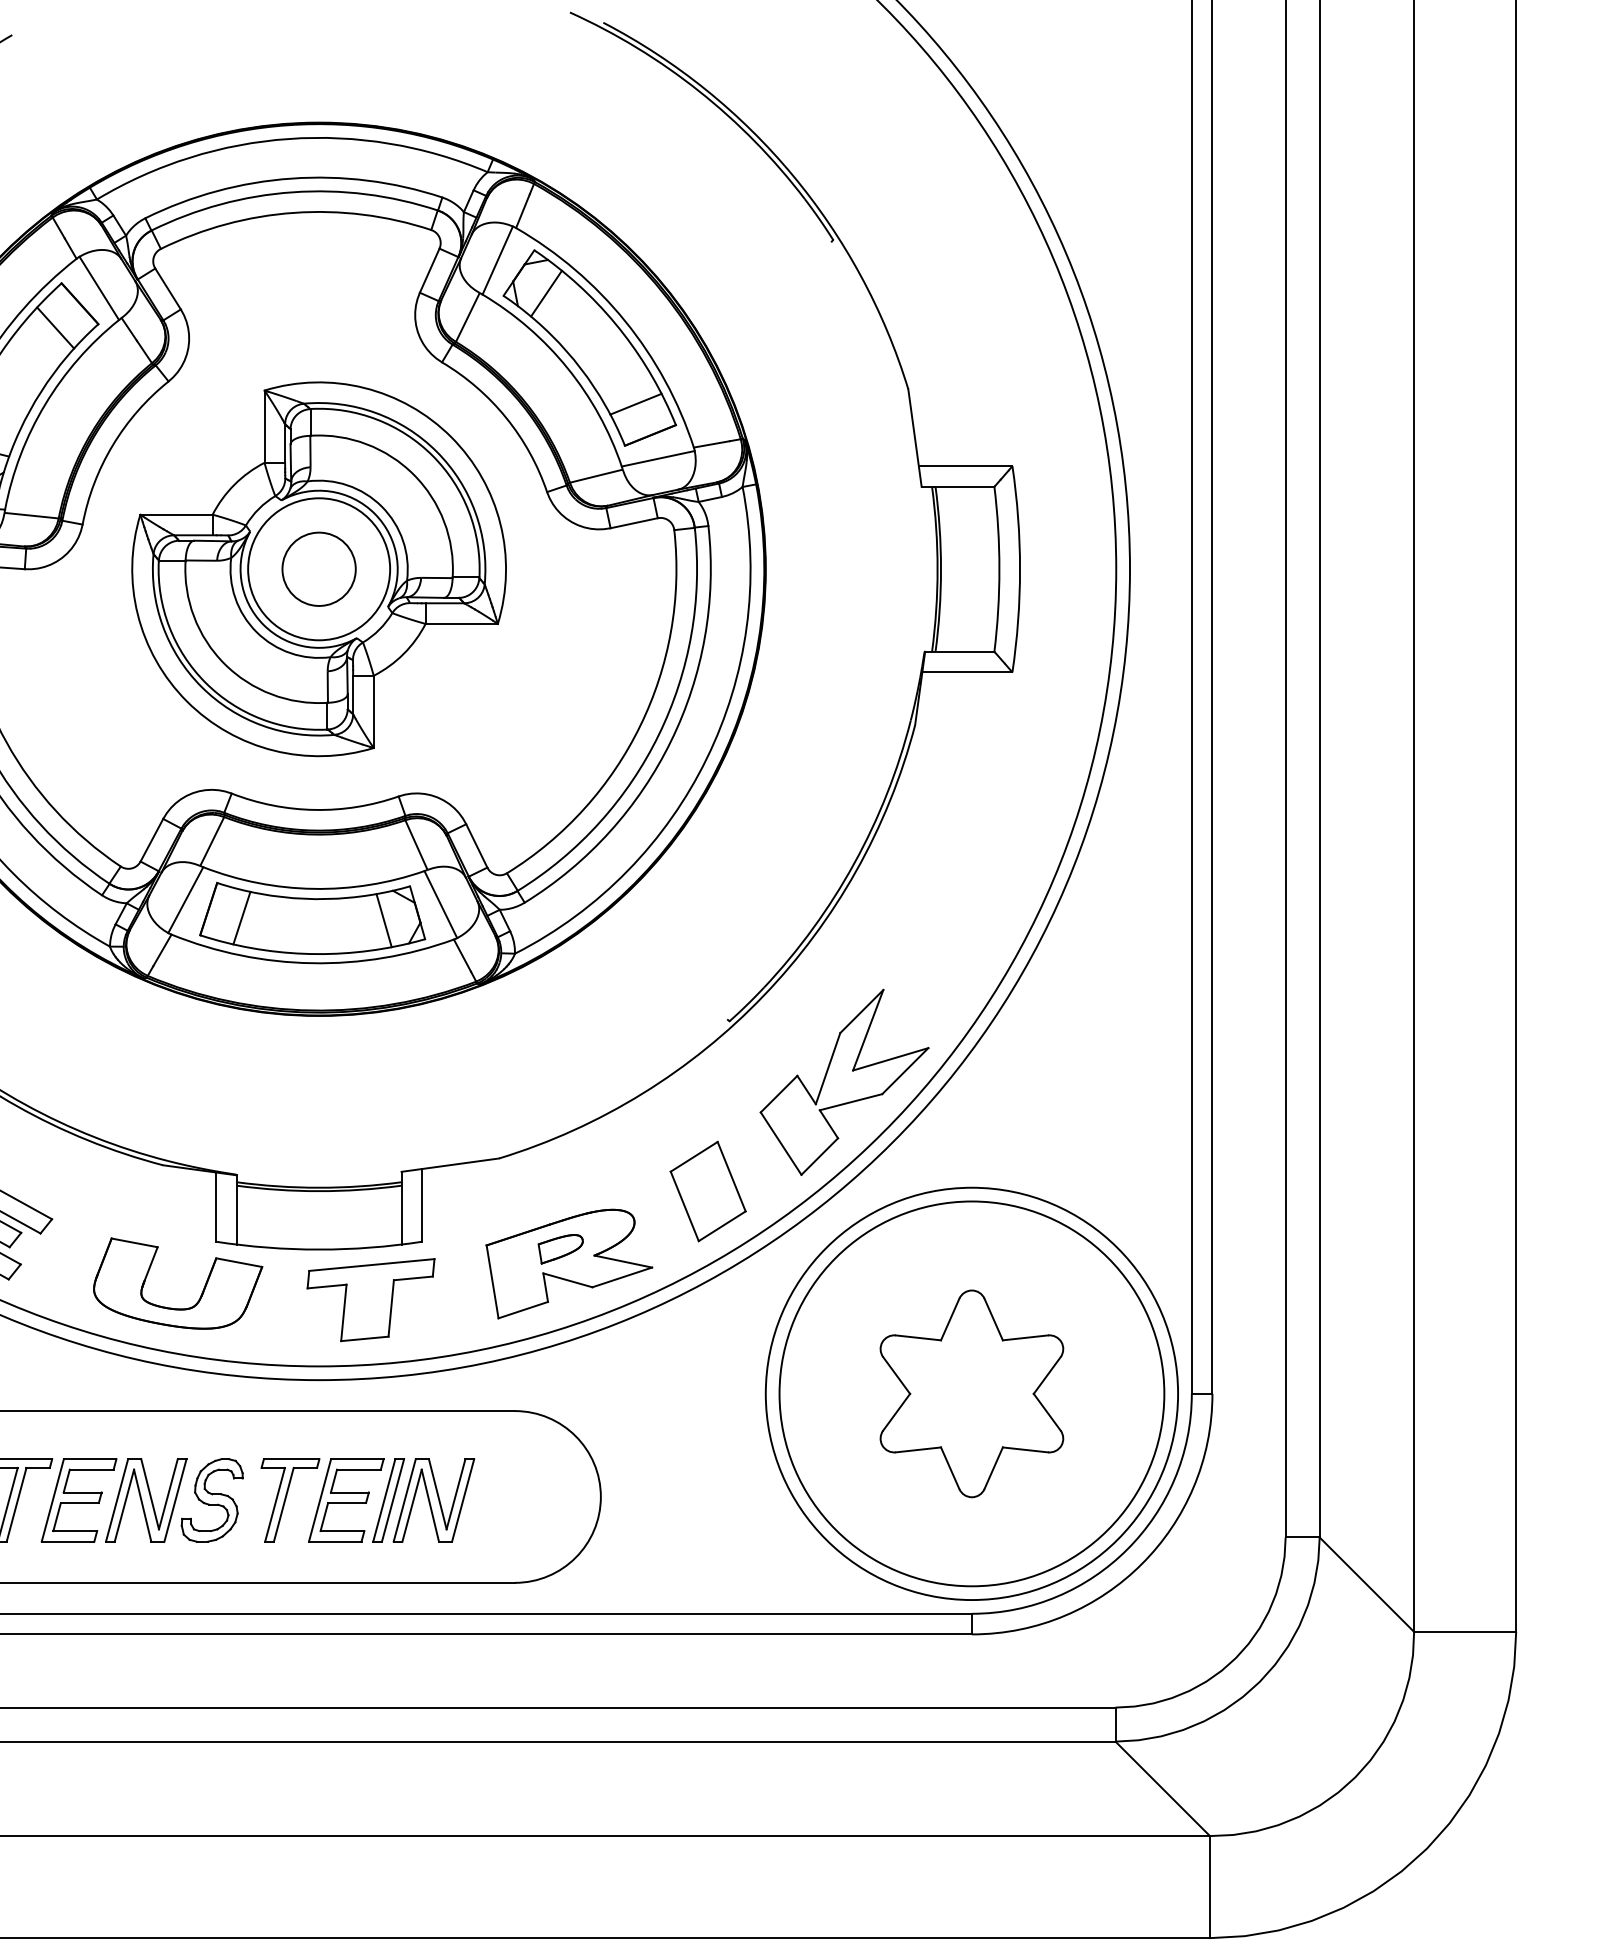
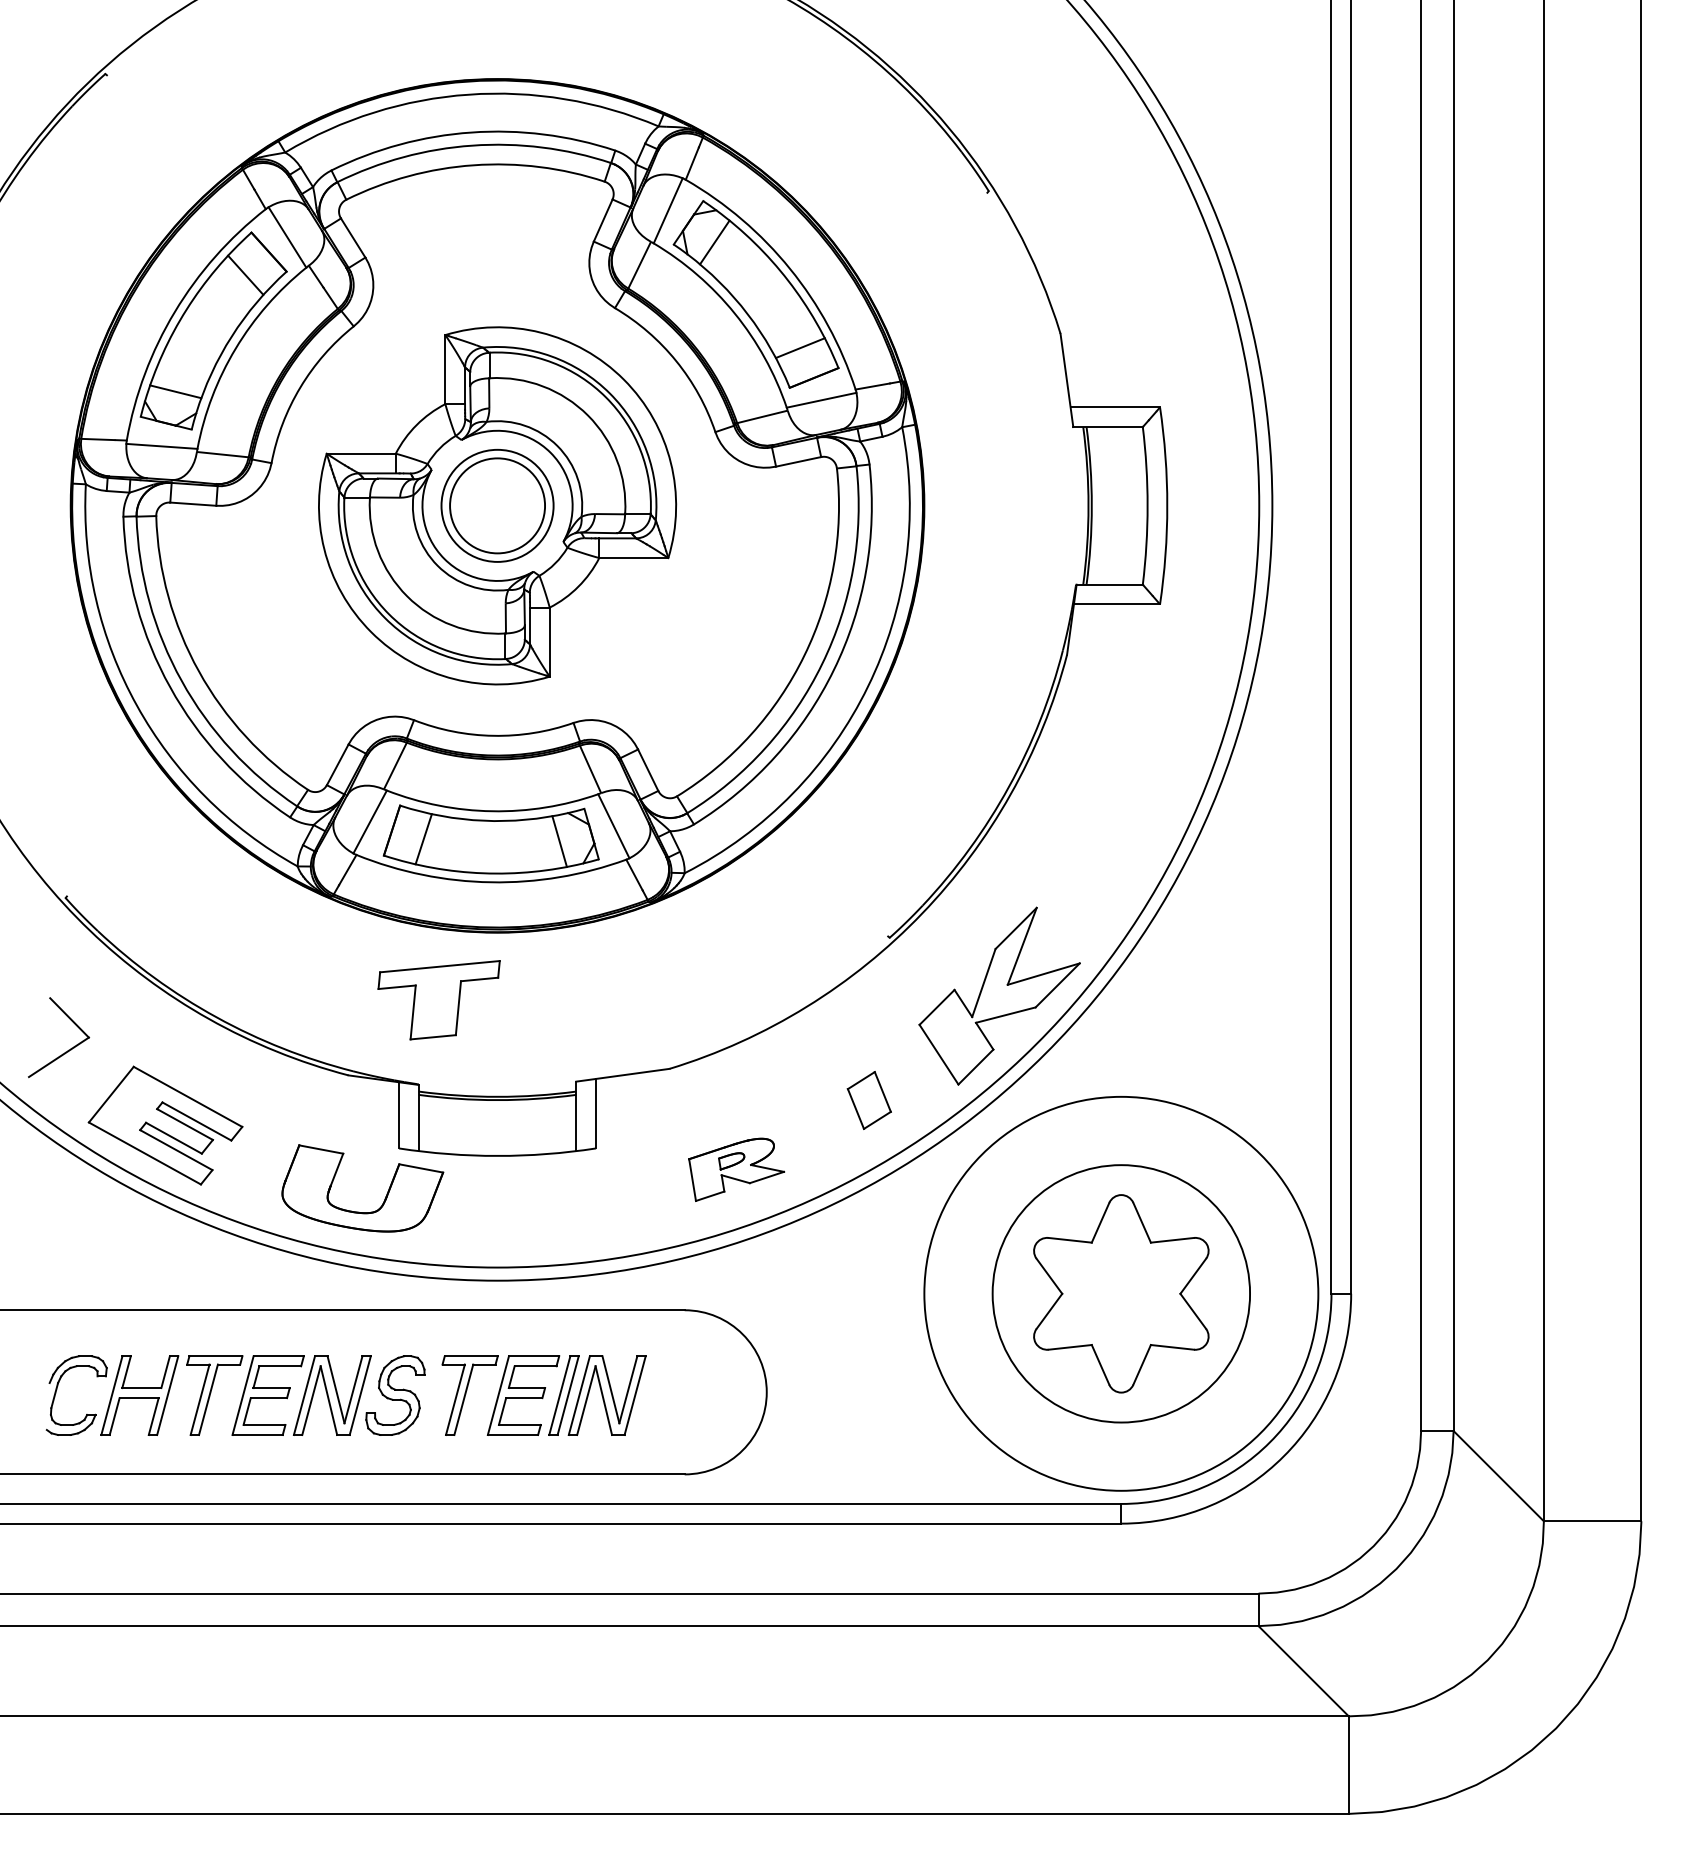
circle: (319, 568) -> (497, 505), size x0.7
circle: (319, 568) -> (497, 505), size x1.6
part: (708, 1191) -> (869, 1100), size x0.6
part: (569, 1263) -> (736, 1169), size x0.6
part: (370, 1300) -> (438, 1000), moved
circle: (972, 1393) -> (1121, 1293), size x0.7

